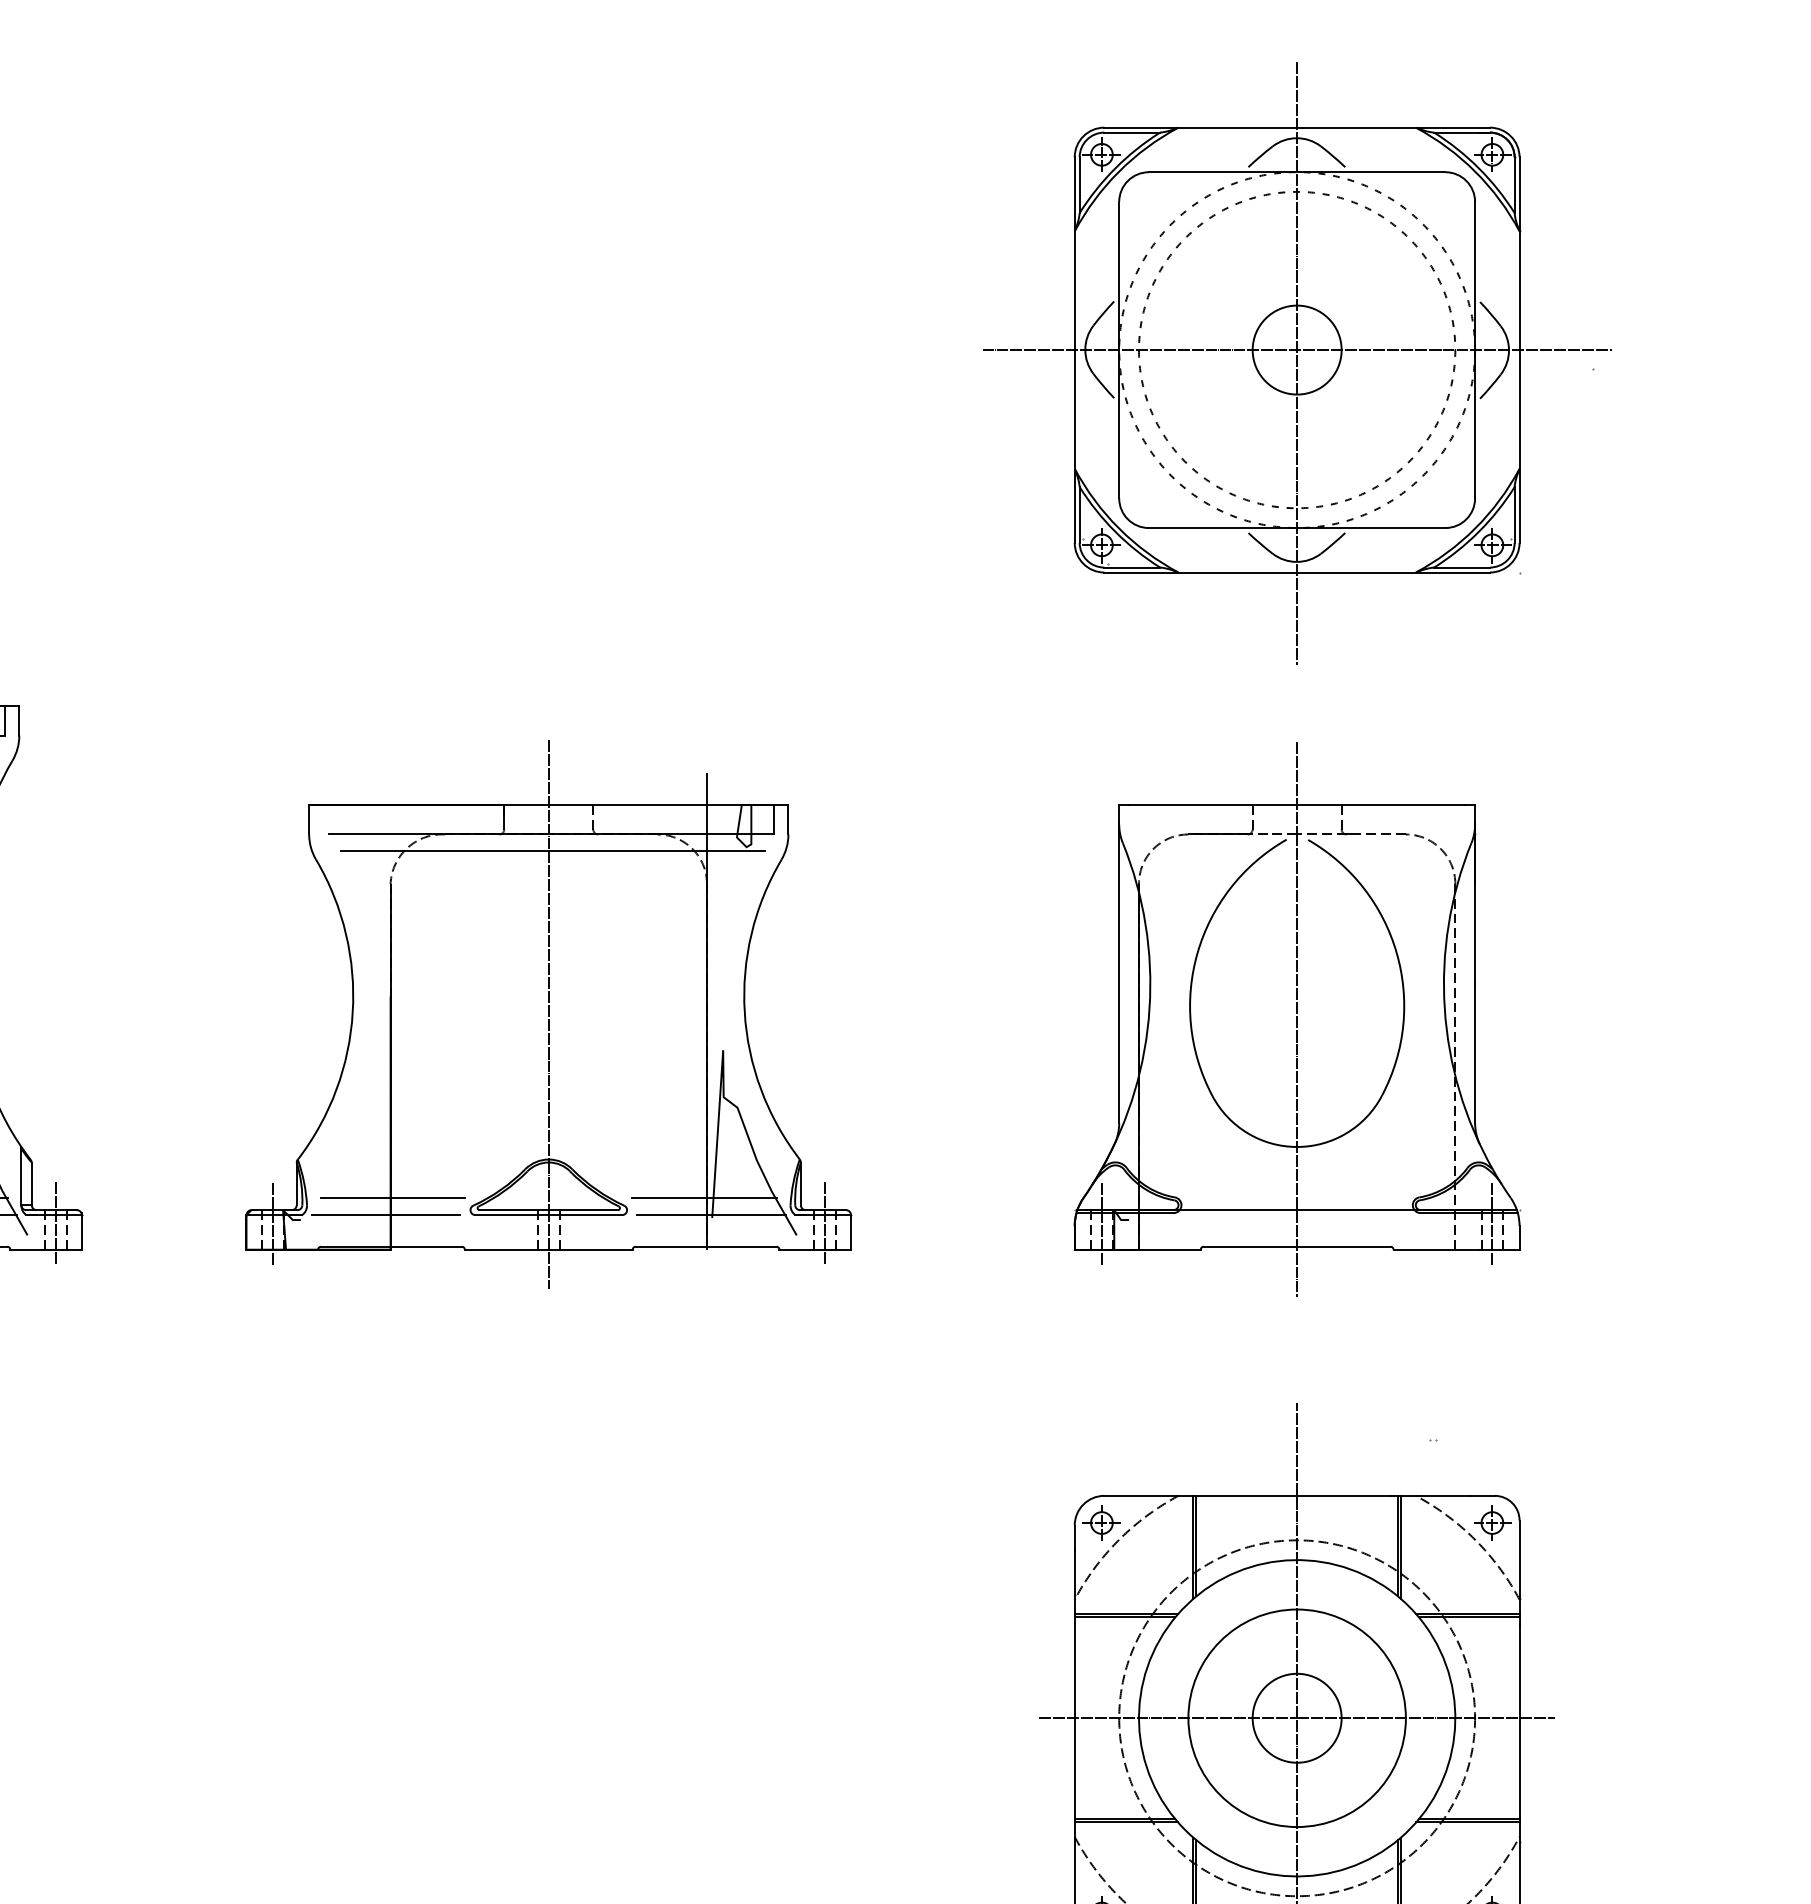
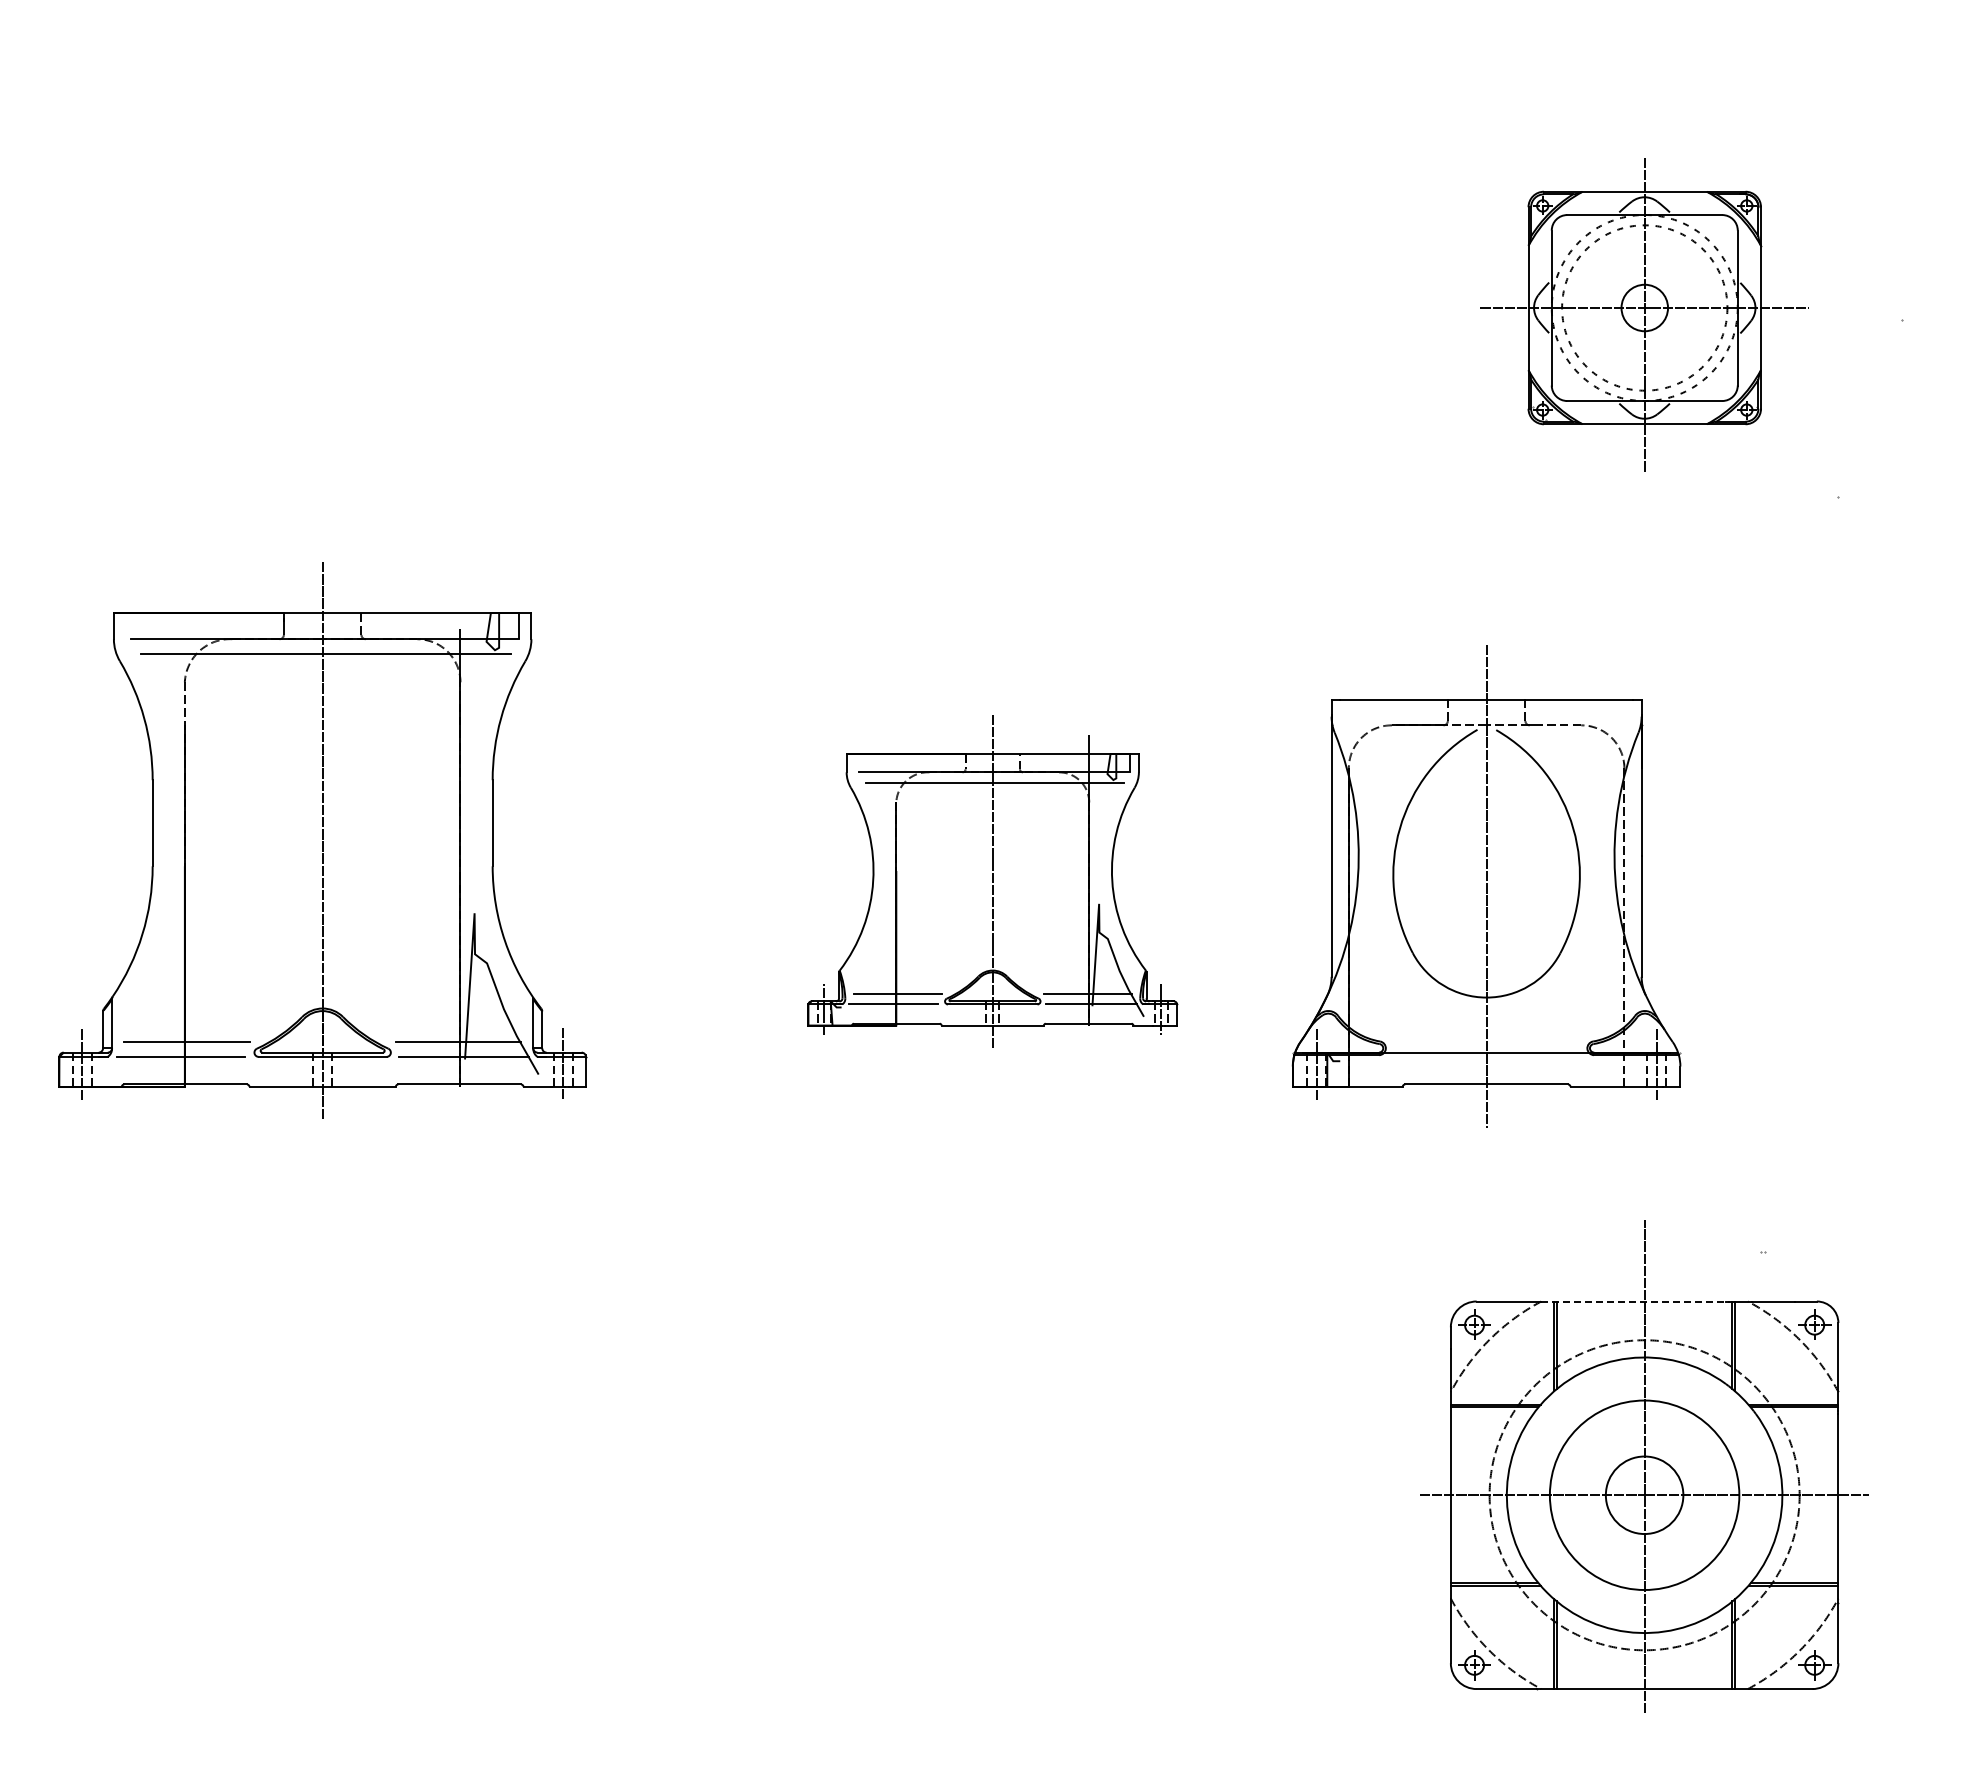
part: (1297, 362) -> (1644, 314), size x0.6
part: (548, 1013) -> (992, 881), size x0.7
part: (1297, 1019) -> (1486, 886), moved
line: (1284, 1495) -> (1633, 1301), solid -> dashed

